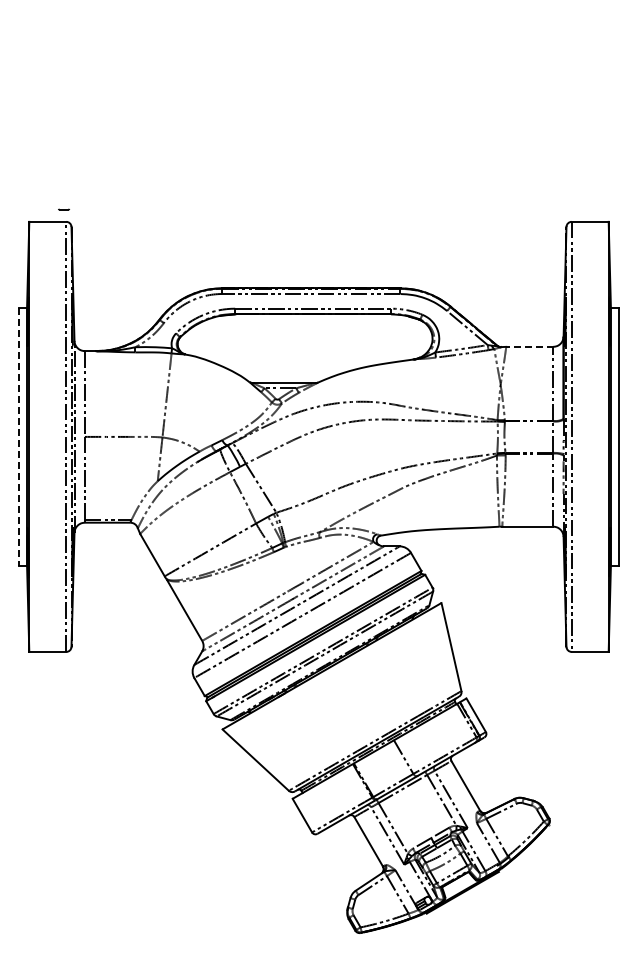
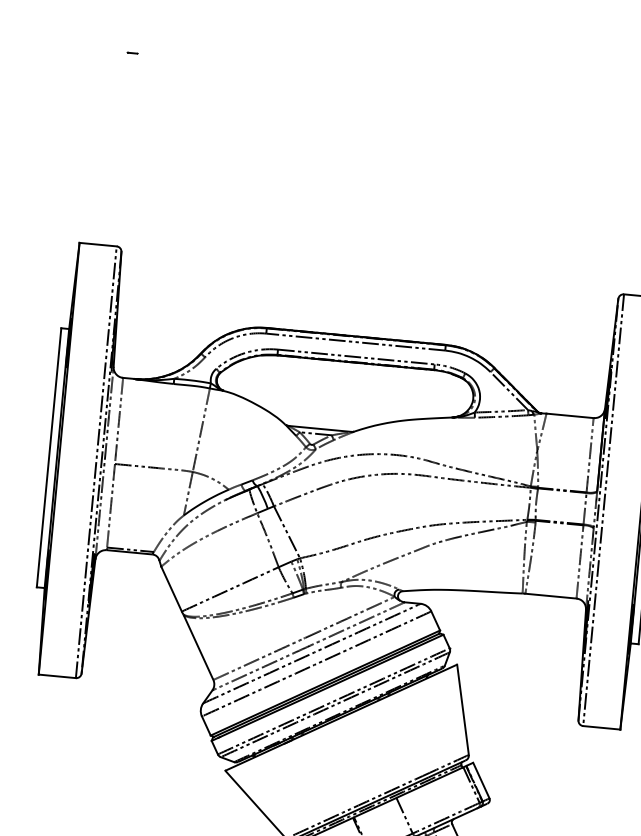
part: (63, 209) -> (132, 53), moved
line: (529, 346) -> (569, 415), dashed -> solid
line: (19, 437) -> (49, 458), dashed -> solid

